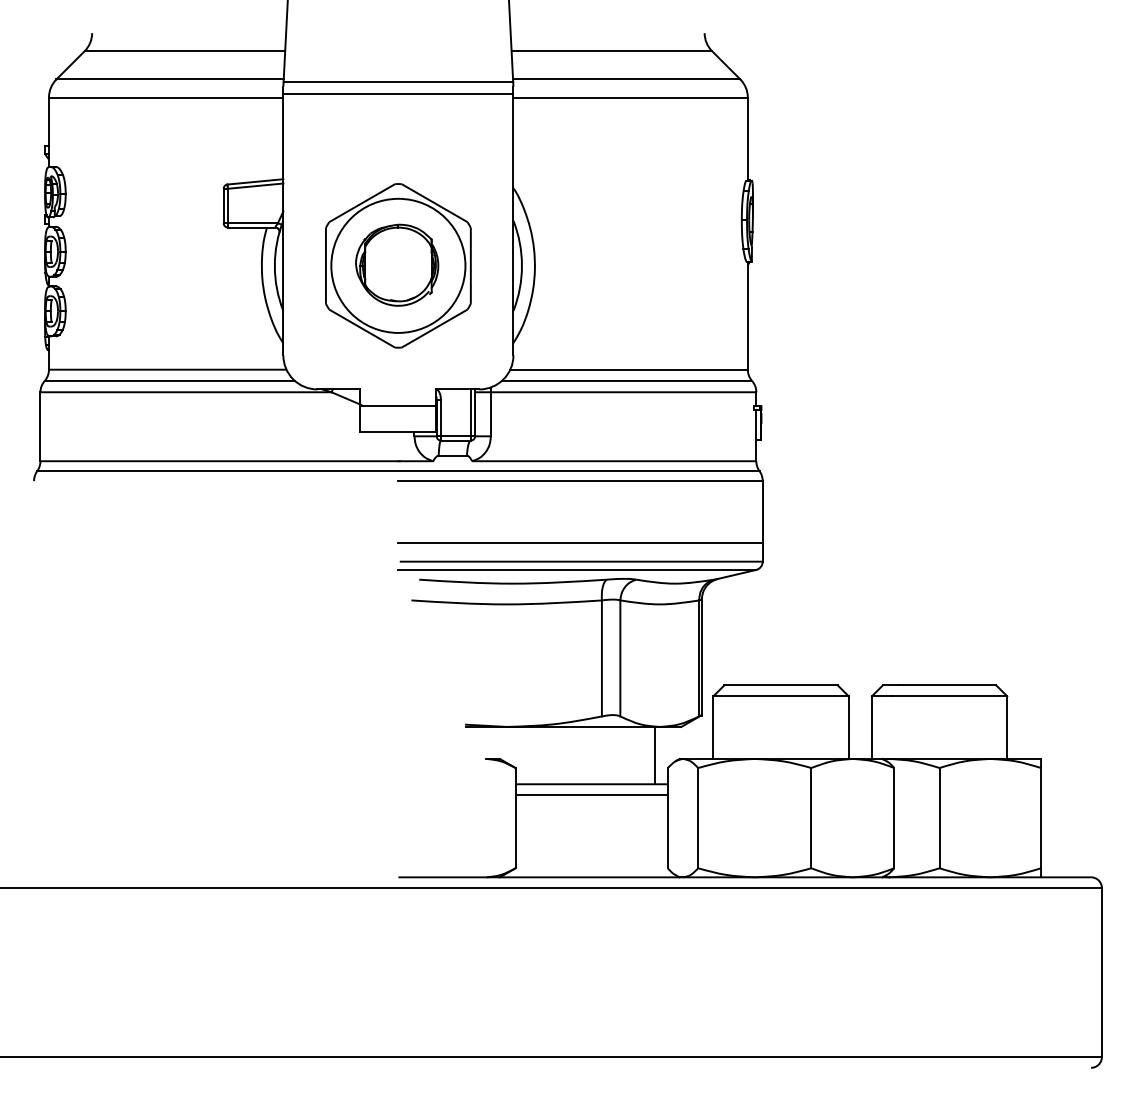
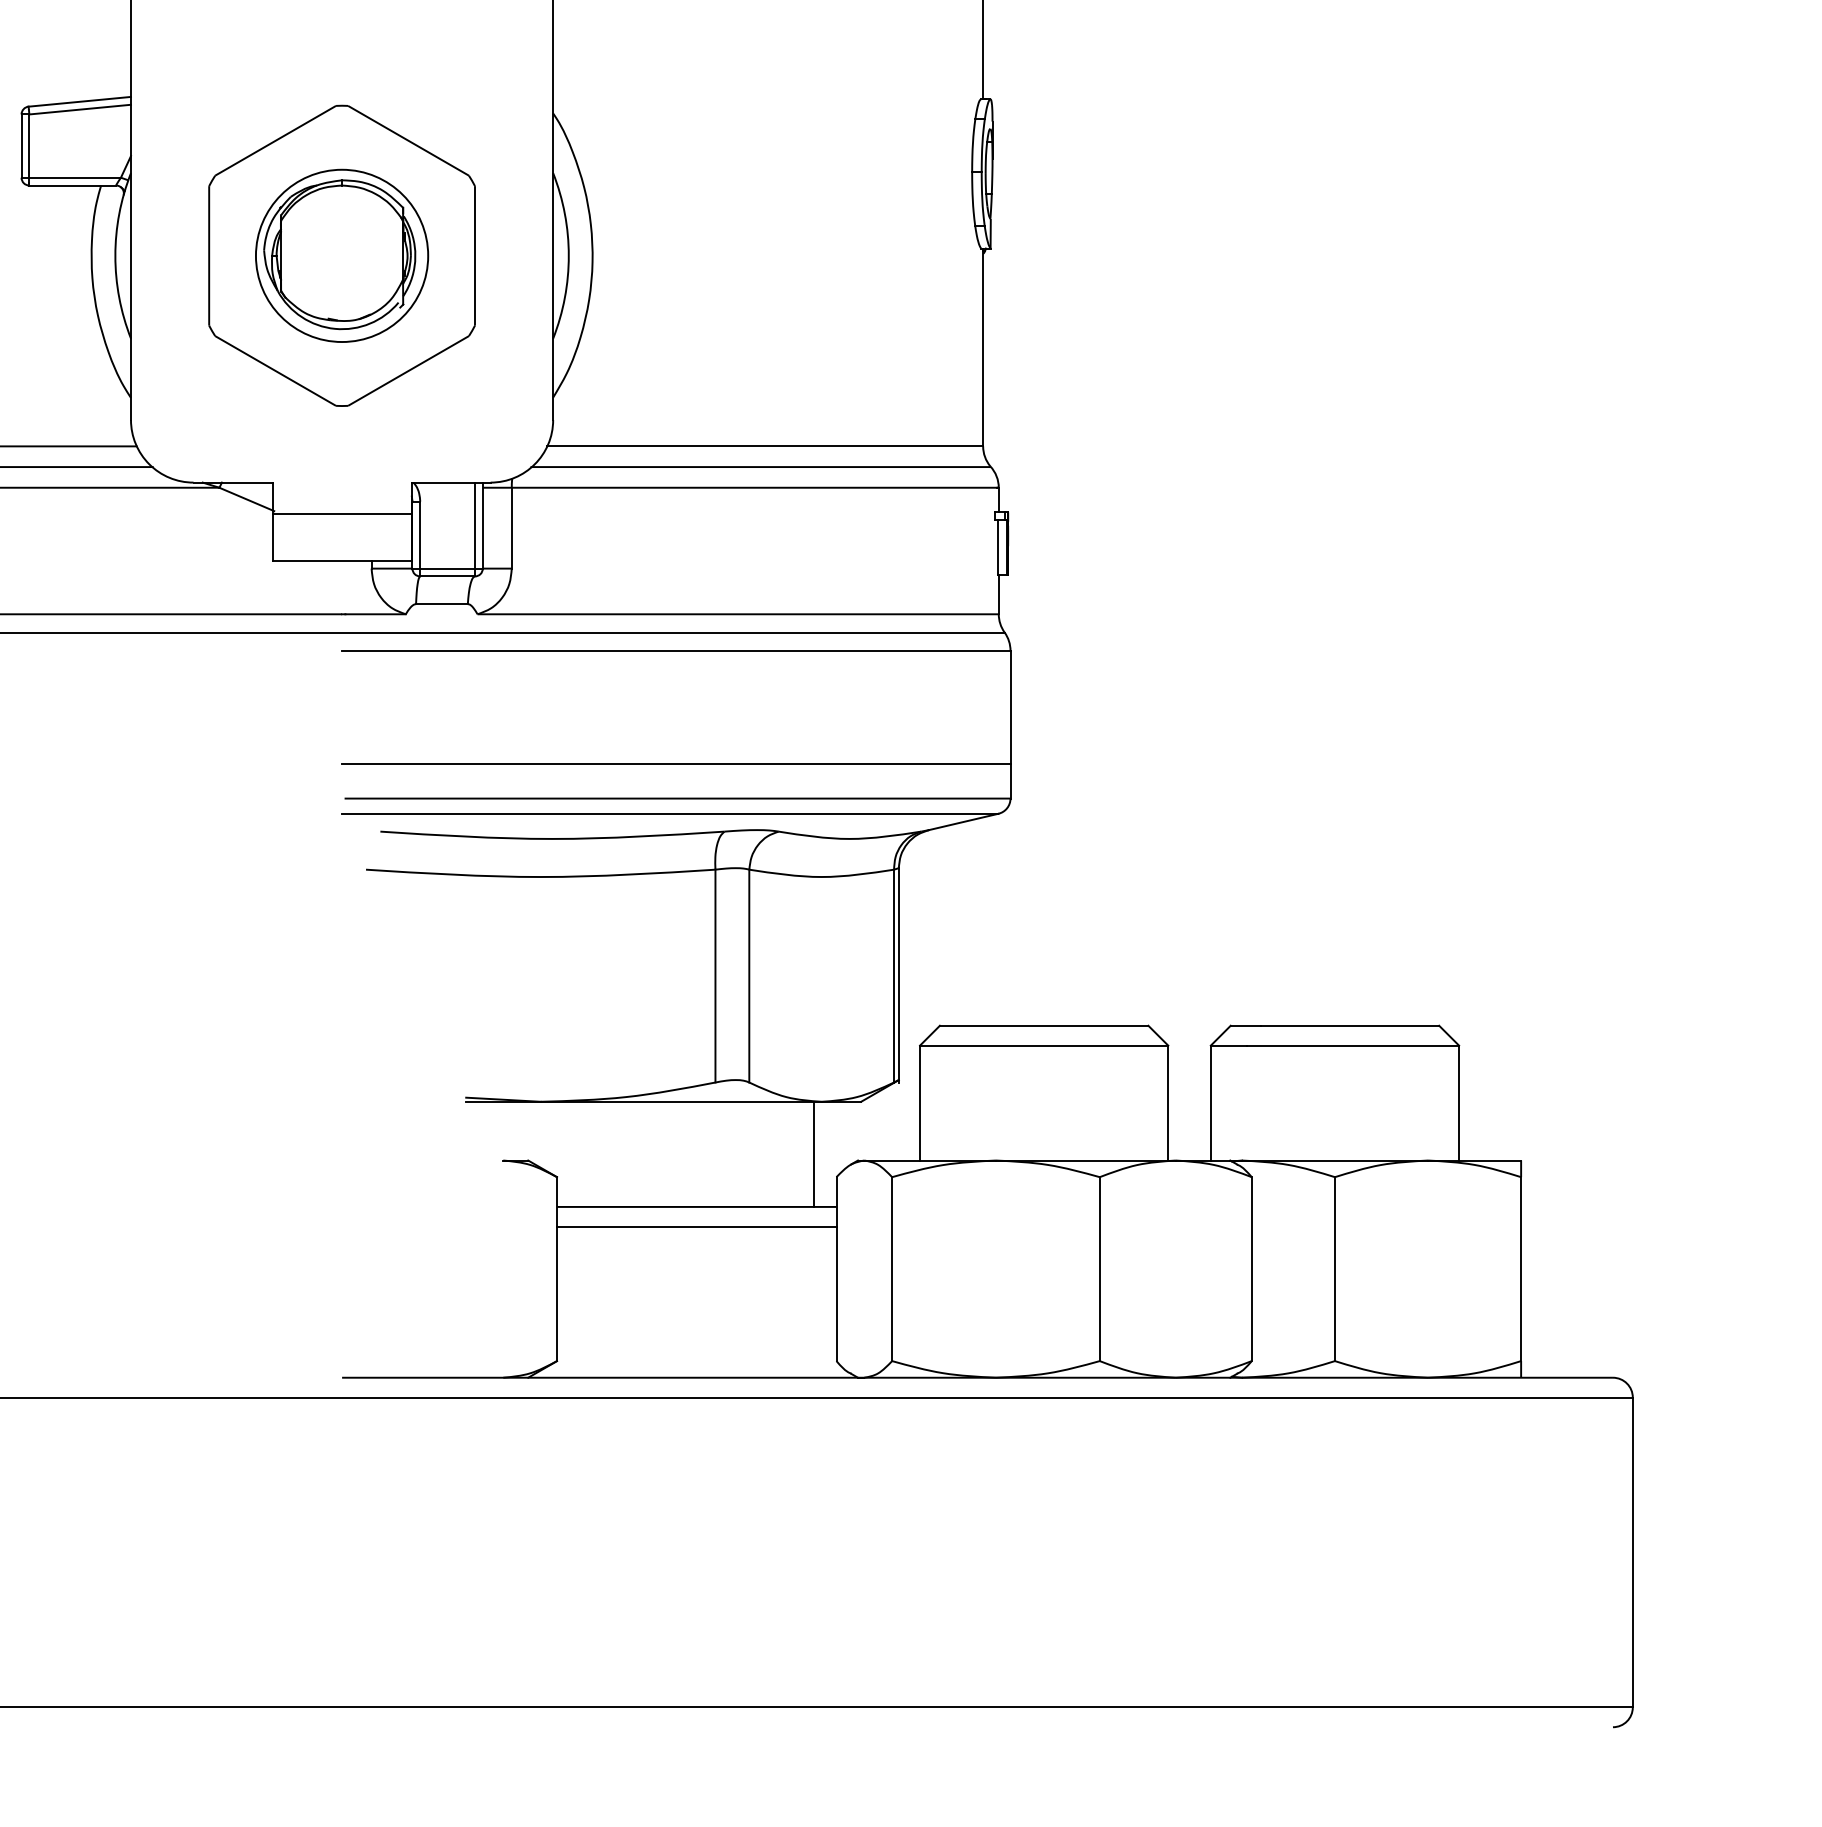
circle: (398, 265) -> (342, 255), size x0.7

